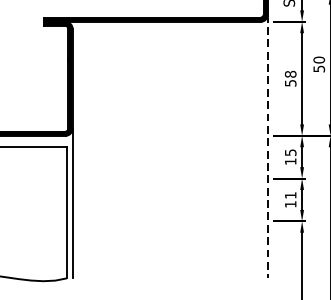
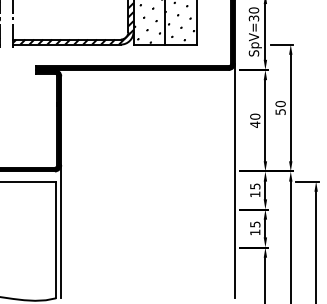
text: (290, 78) -> (255, 120), 58 -> 40
line: (267, 147) -> (234, 181), dashed -> solid
text: (290, 195) -> (255, 224), 11 -> 15

